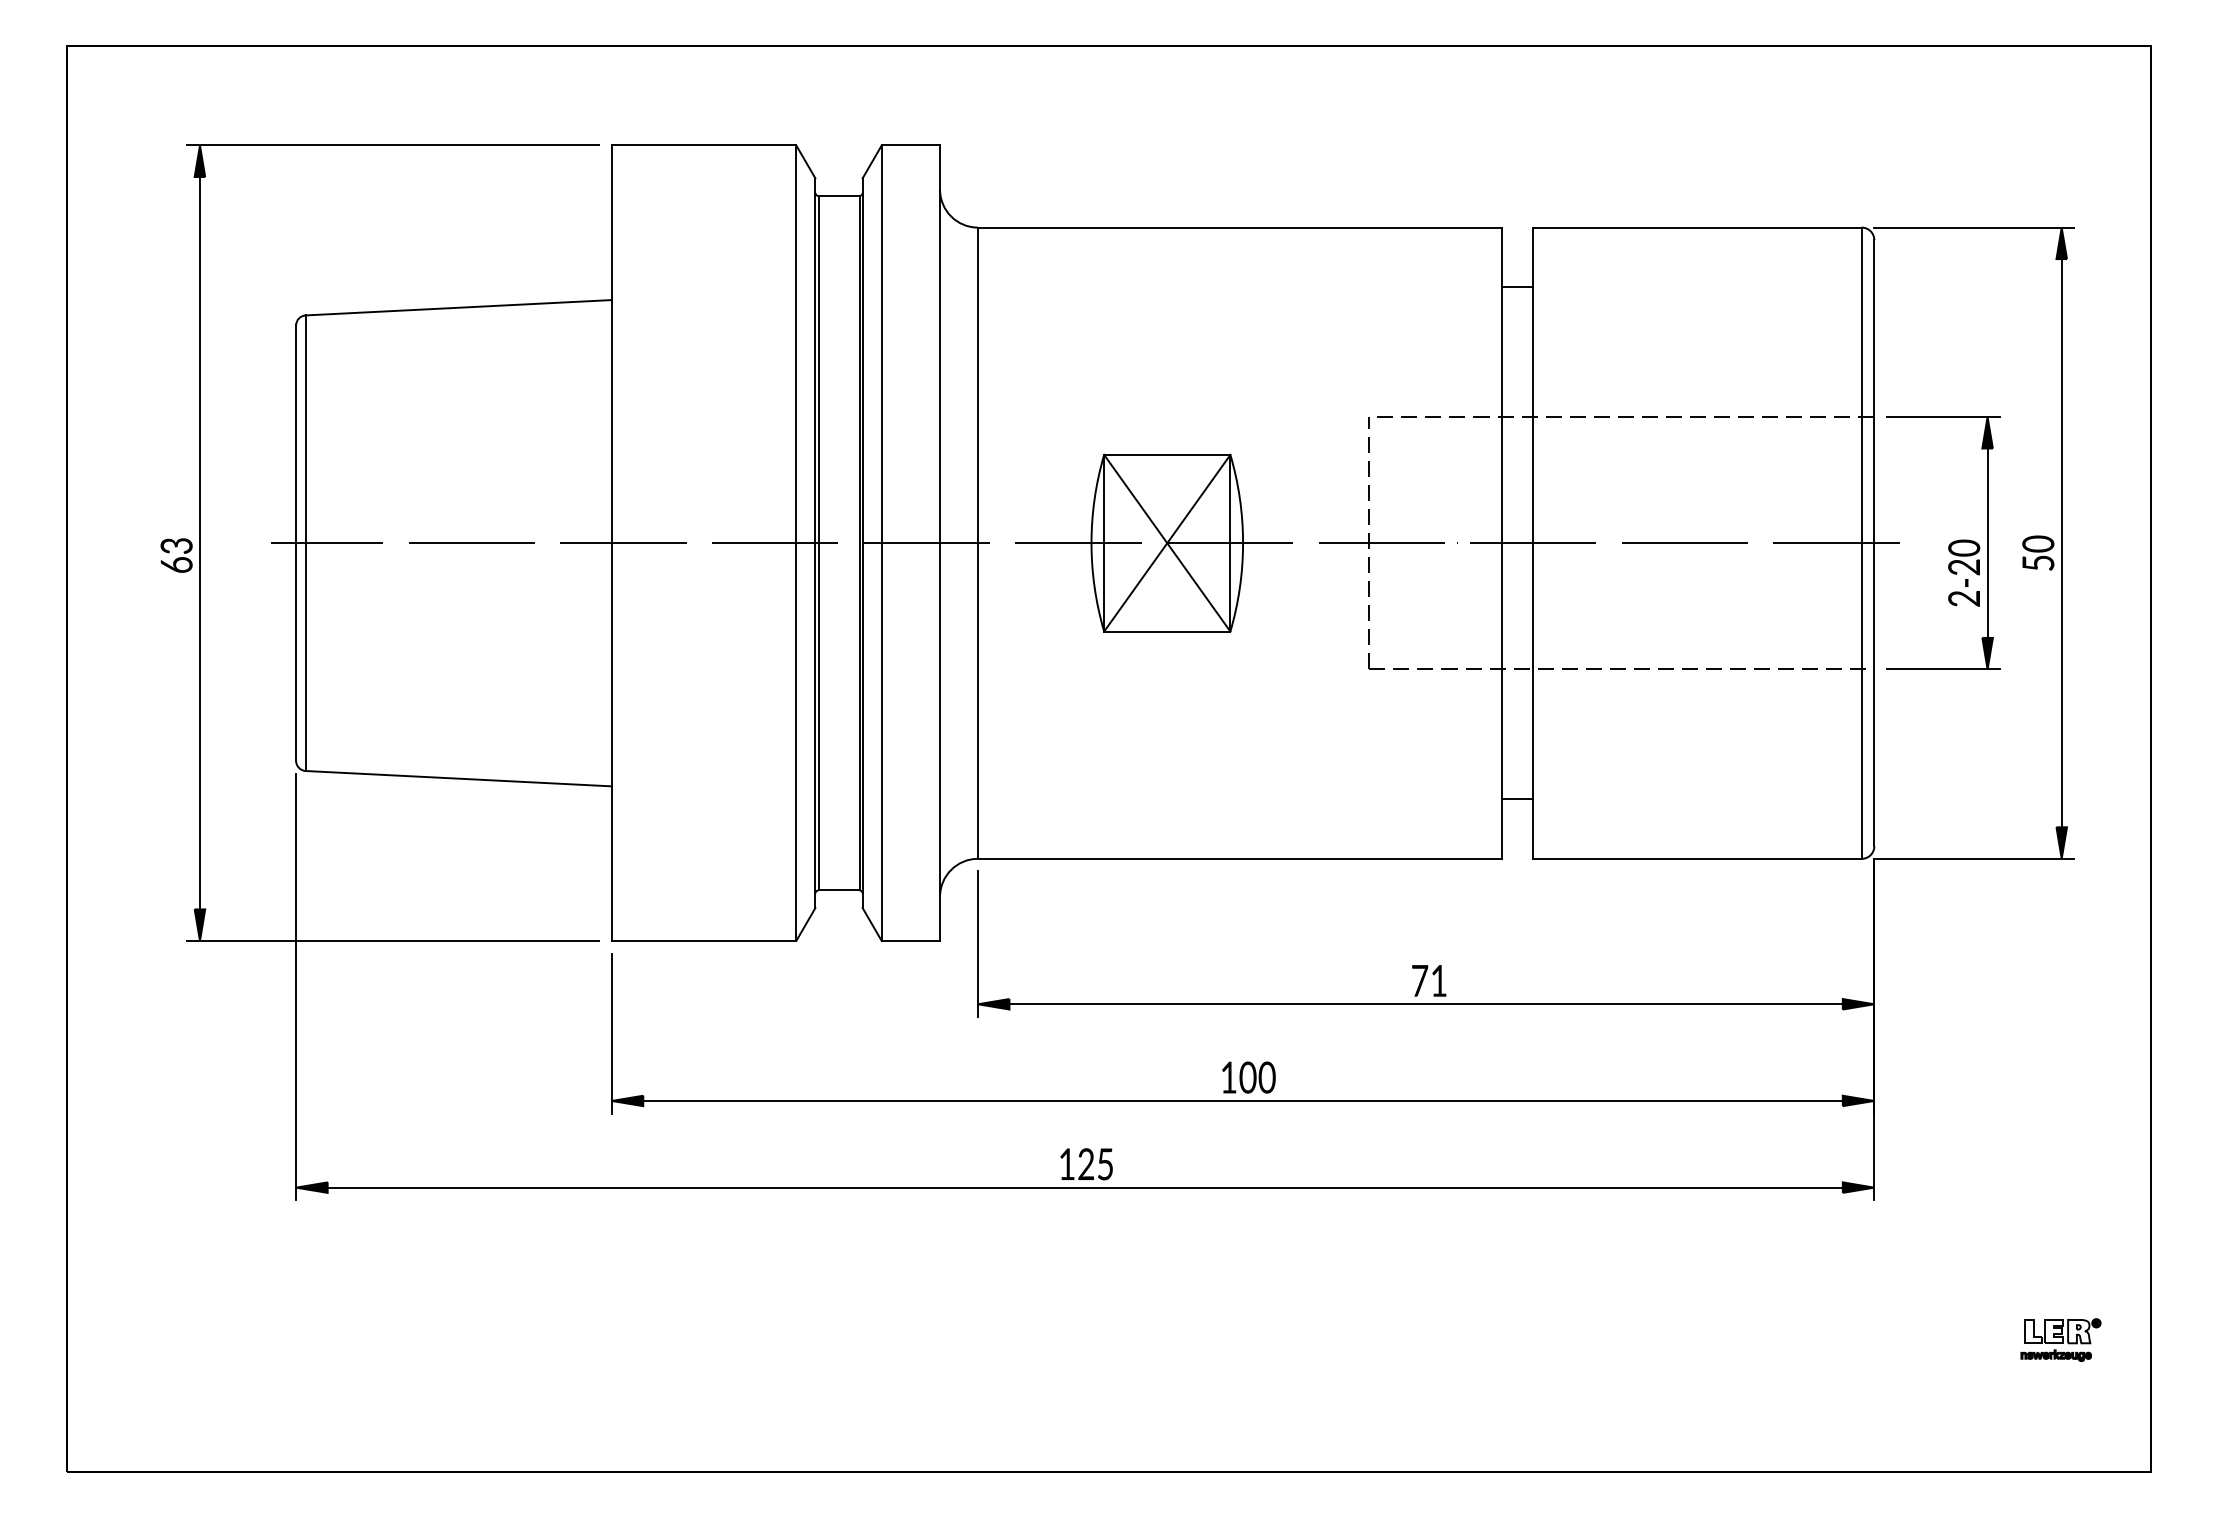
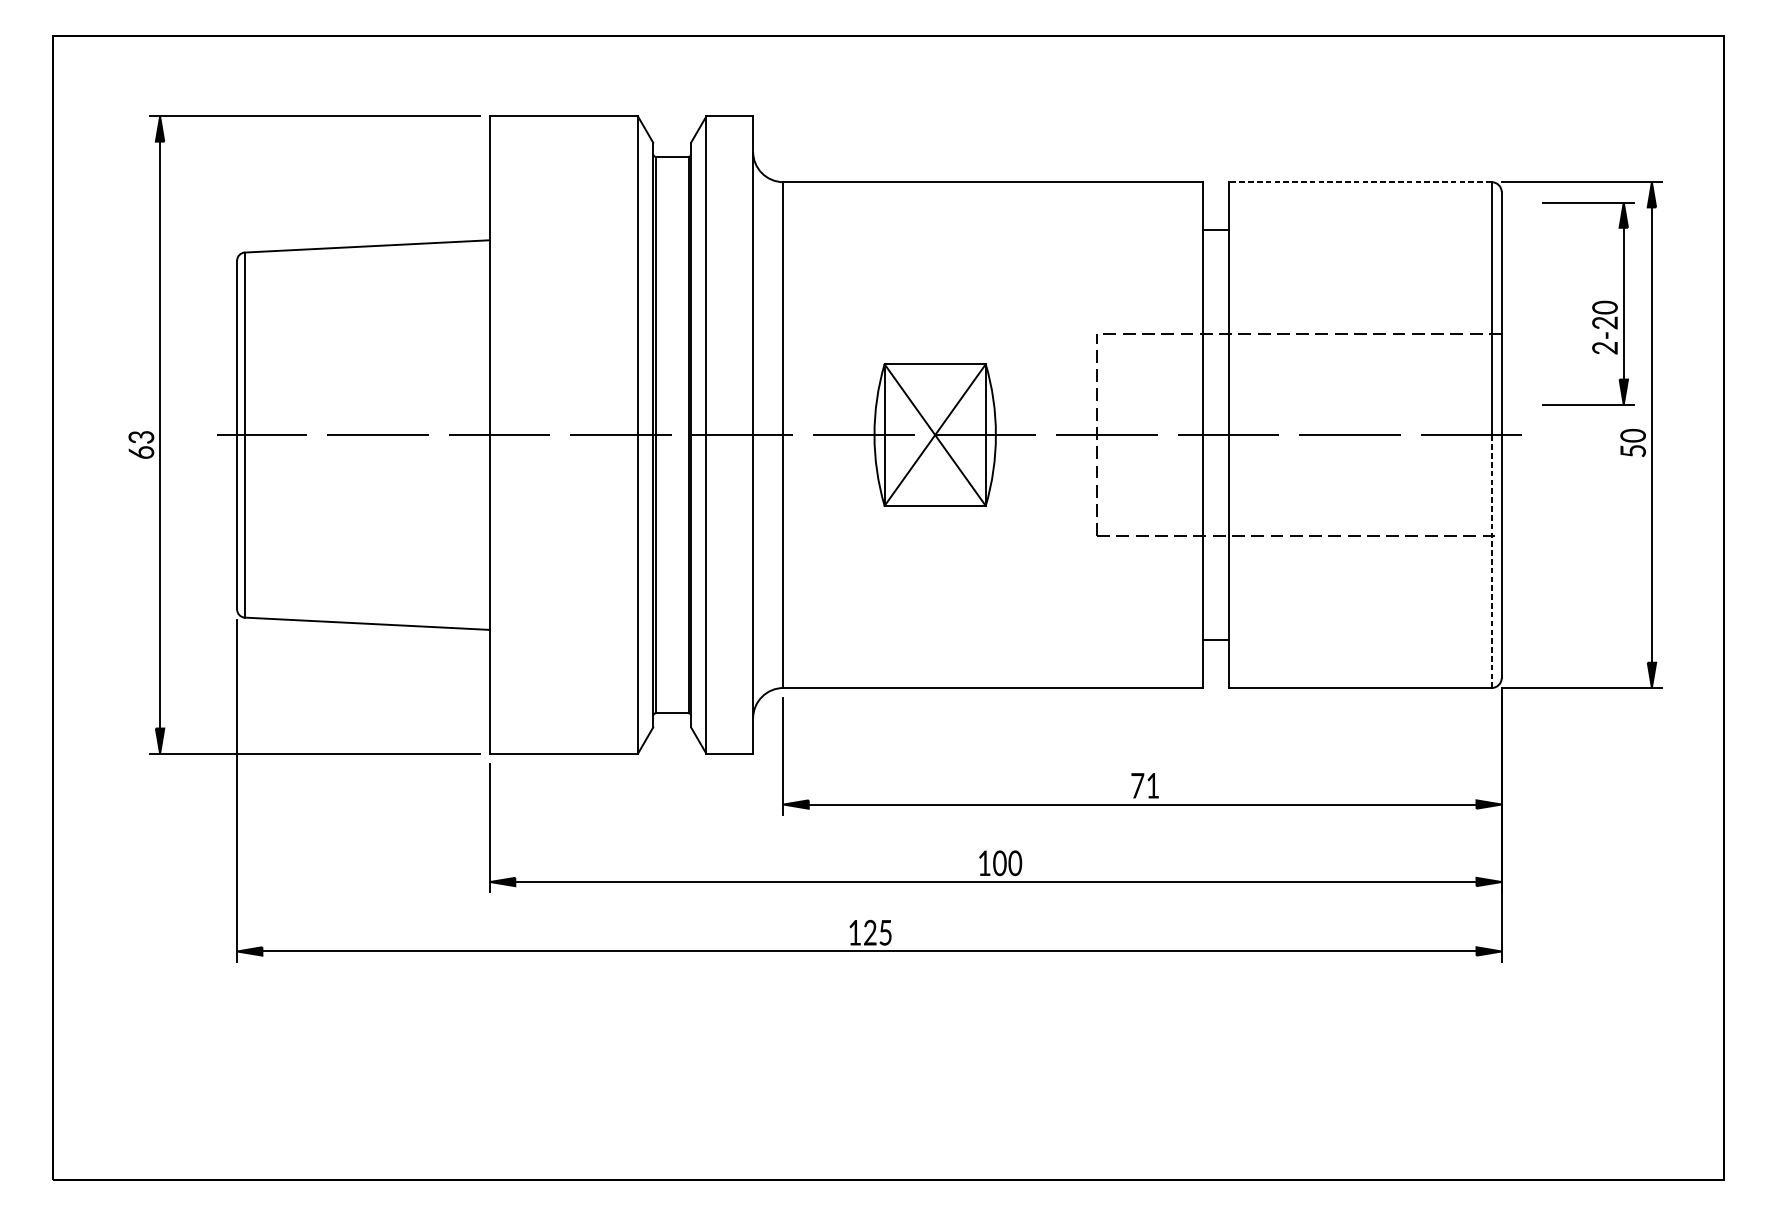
line: (1697, 227) -> (1360, 182), solid -> dashed
part: (1943, 542) -> (1588, 303), moved
line: (1861, 701) -> (1491, 561), solid -> dashed
part: (2060, 1339) -> (1650, 1073), removed

